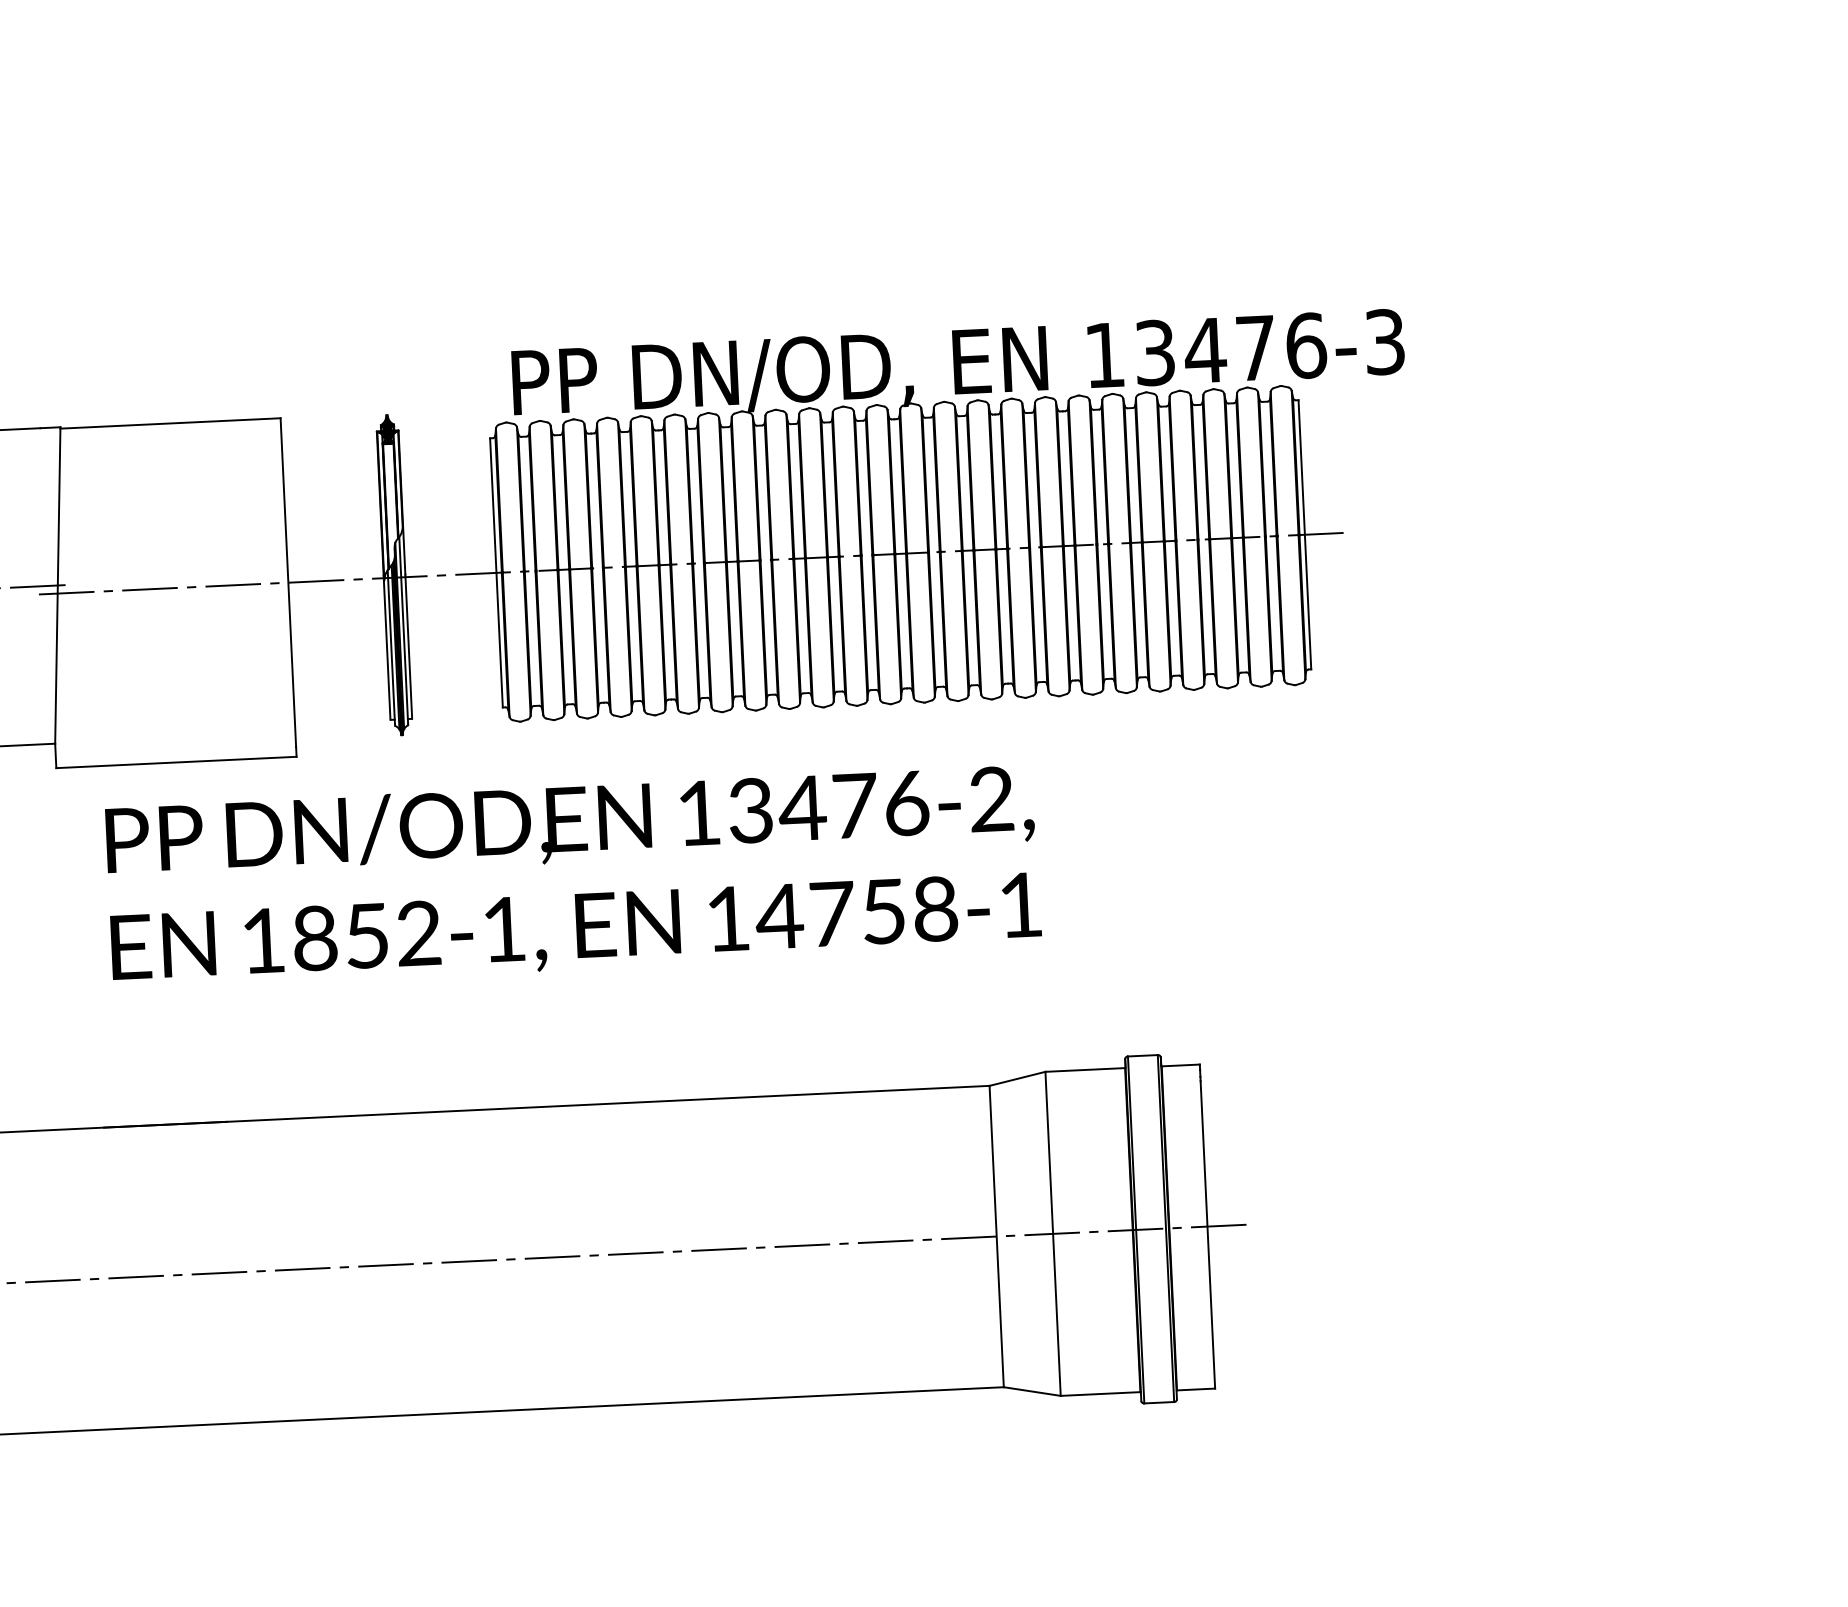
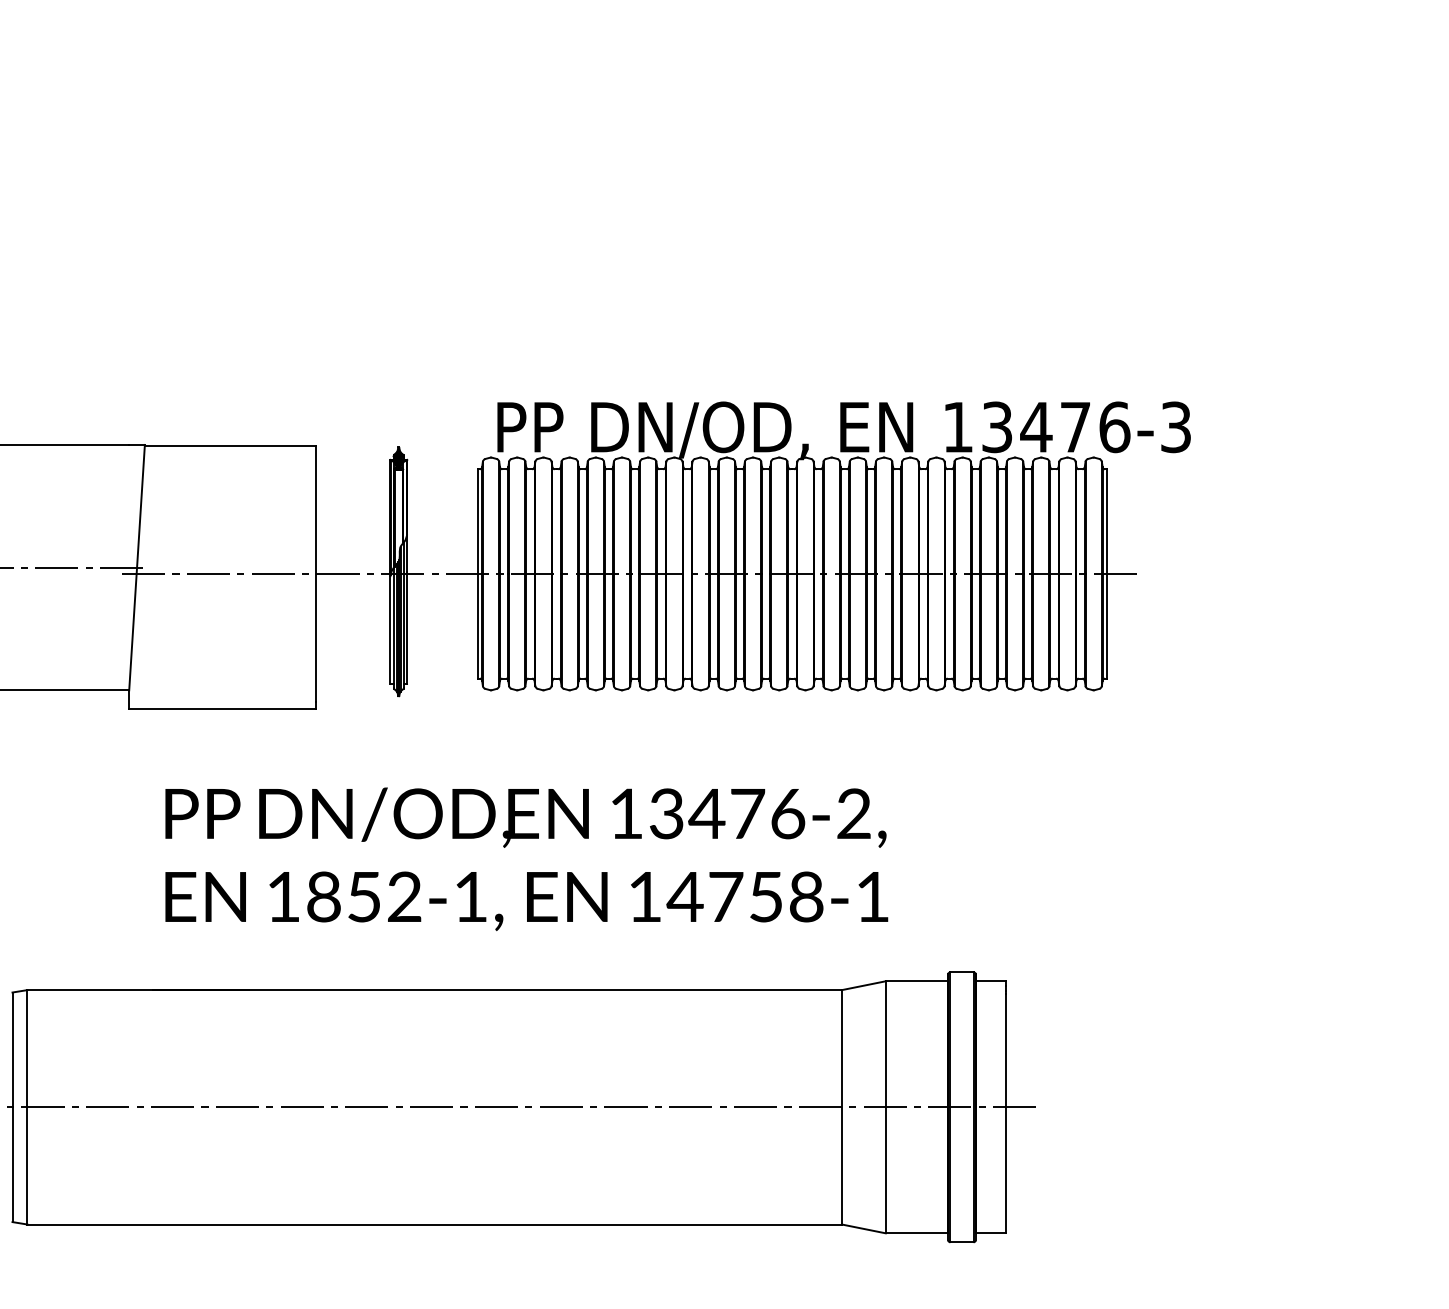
text: (573, 877) -> (526, 859), moved

